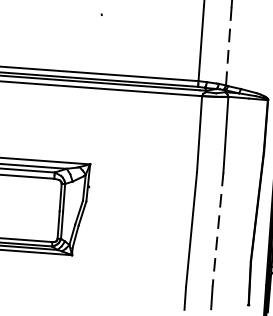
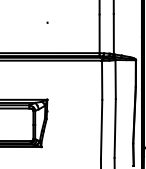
line: (228, 46) -> (113, 34), dashed -> solid
line: (218, 229) -> (115, 128), dashed -> solid

